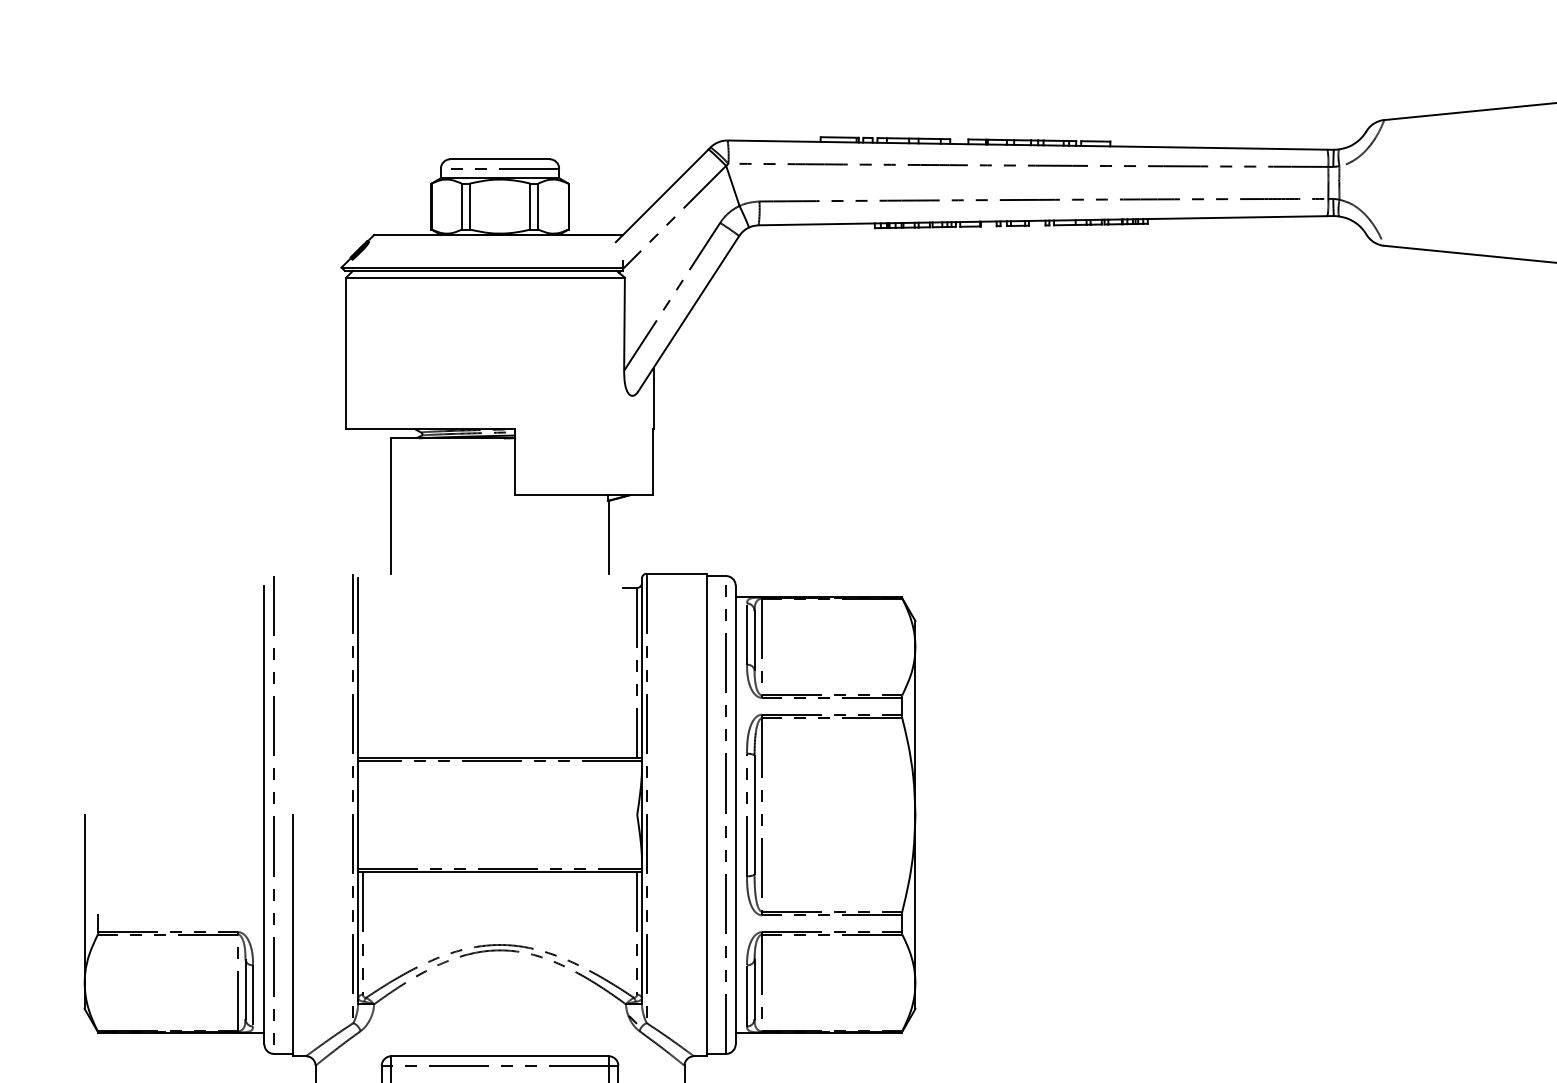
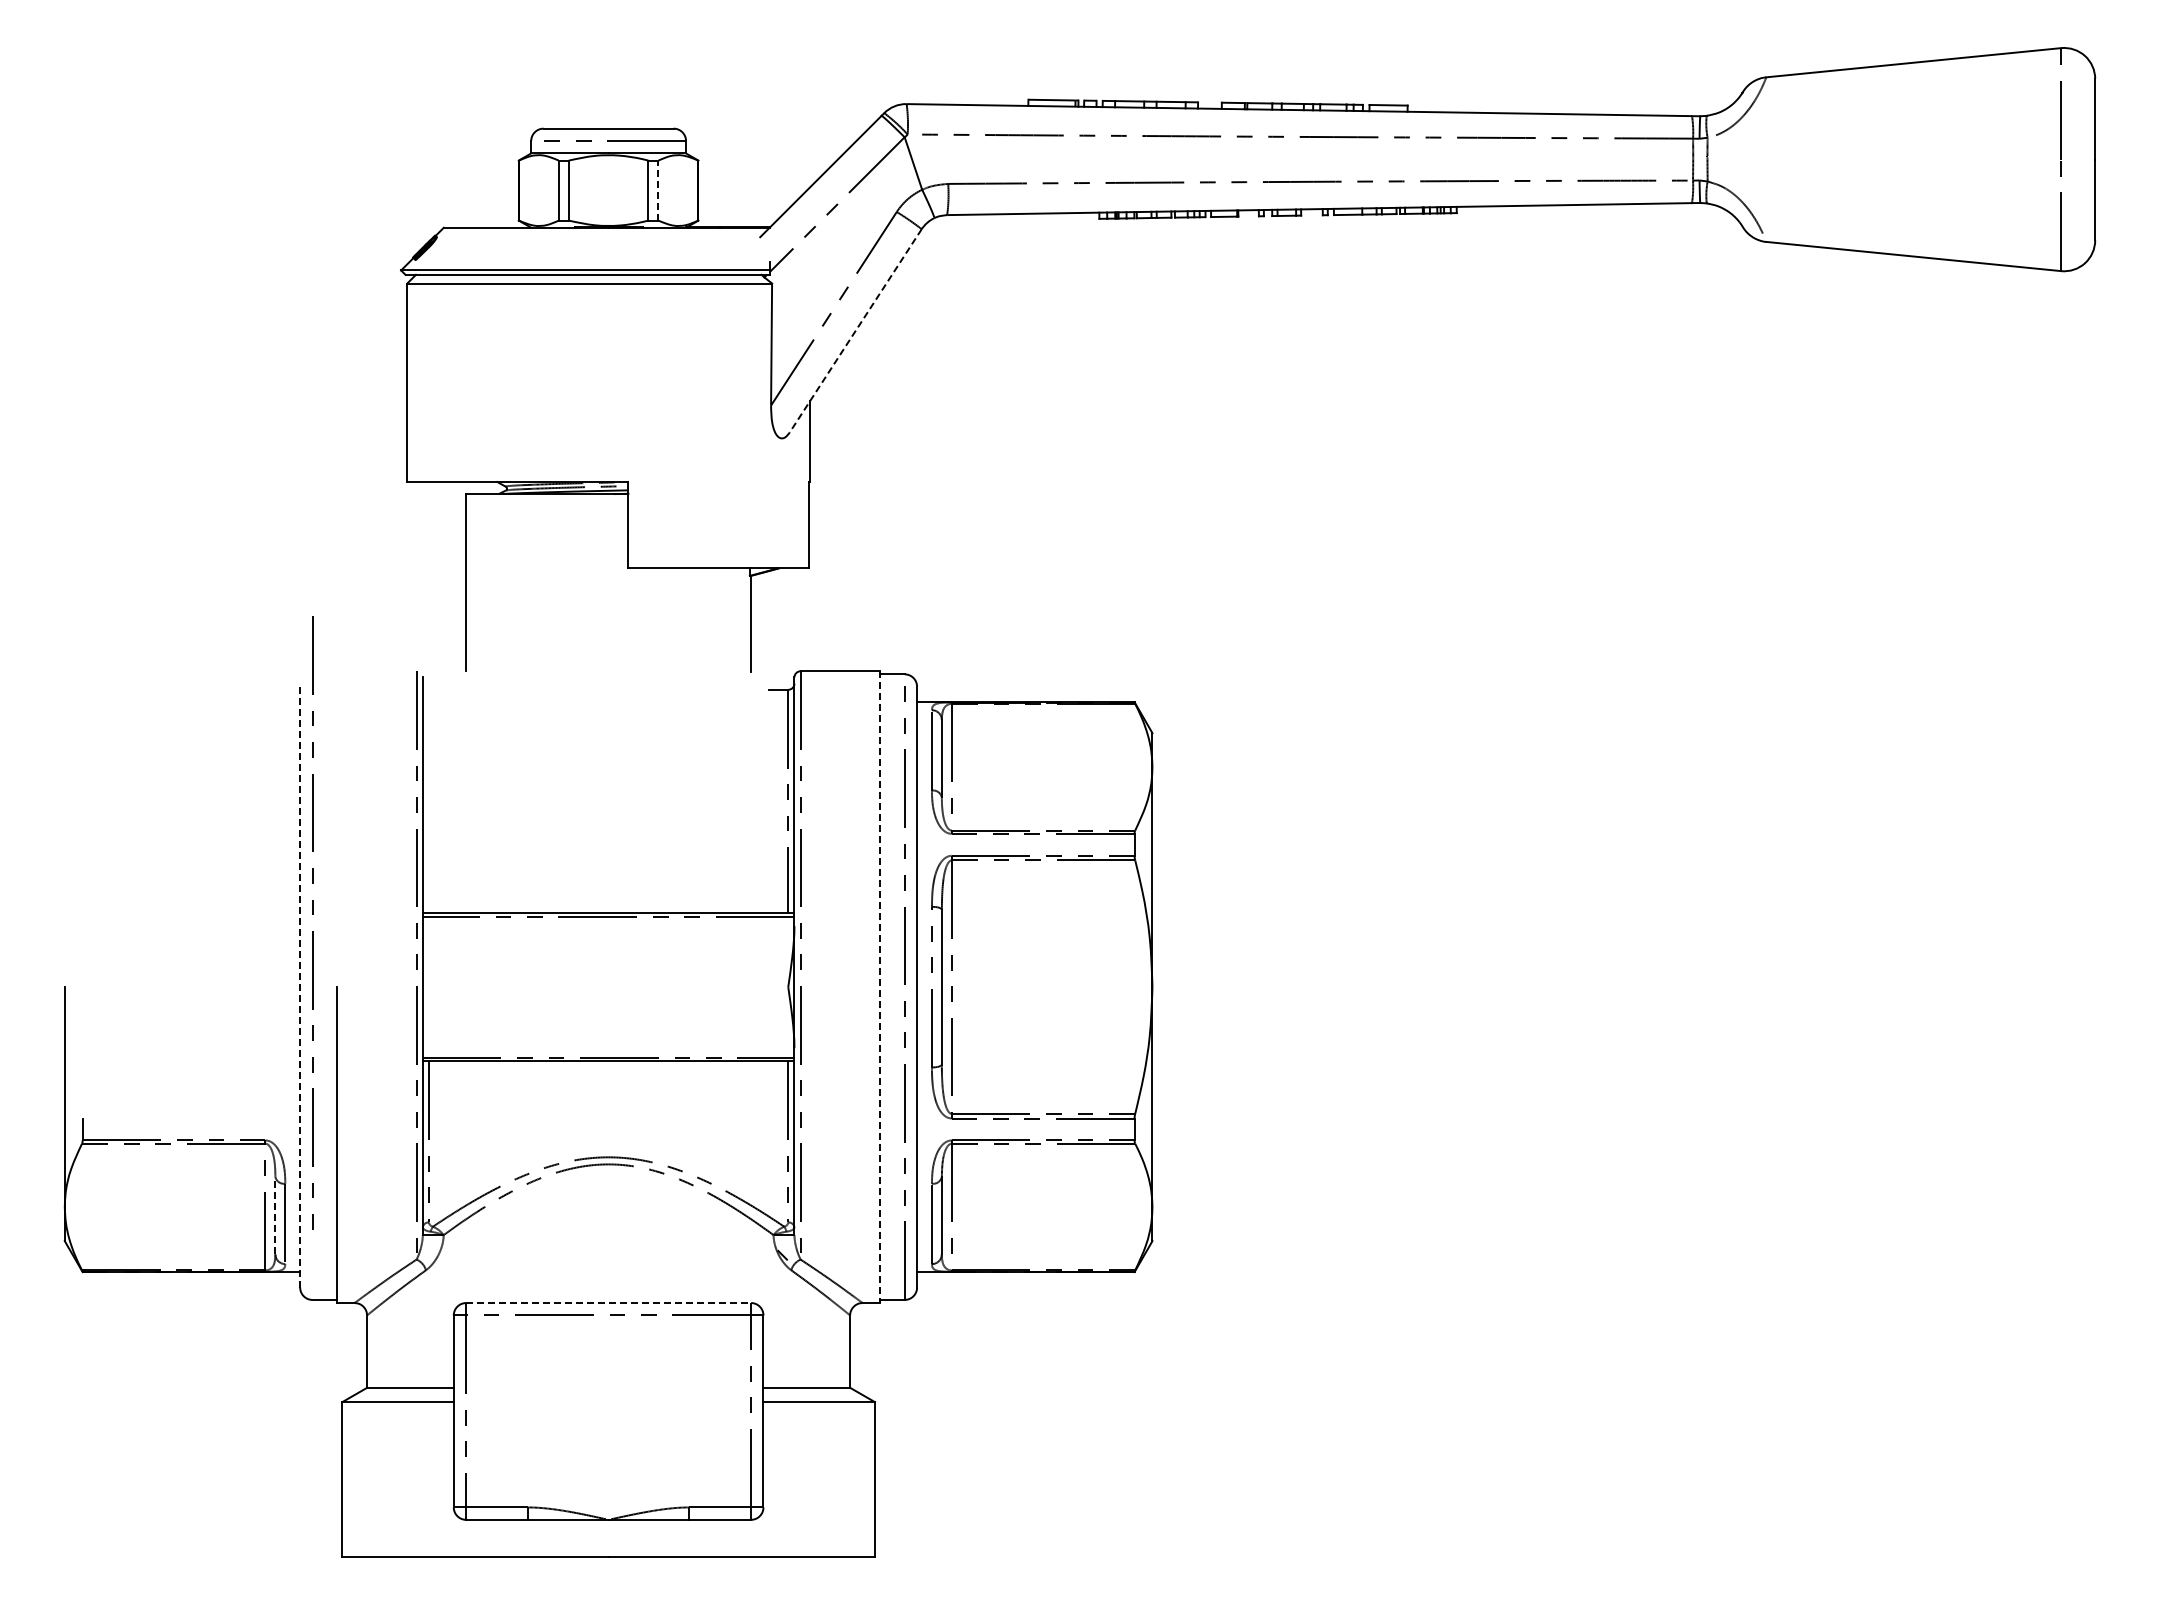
line: (538, 206) -> (658, 190), solid -> dashed
line: (688, 314) -> (855, 331), solid -> dashed
line: (273, 803) -> (312, 914), moved
line: (264, 815) -> (300, 987), solid -> dashed
line: (706, 815) -> (879, 987), solid -> dashed
line: (245, 989) -> (275, 1215), solid -> dashed
line: (500, 1056) -> (609, 1303), solid -> dashed

